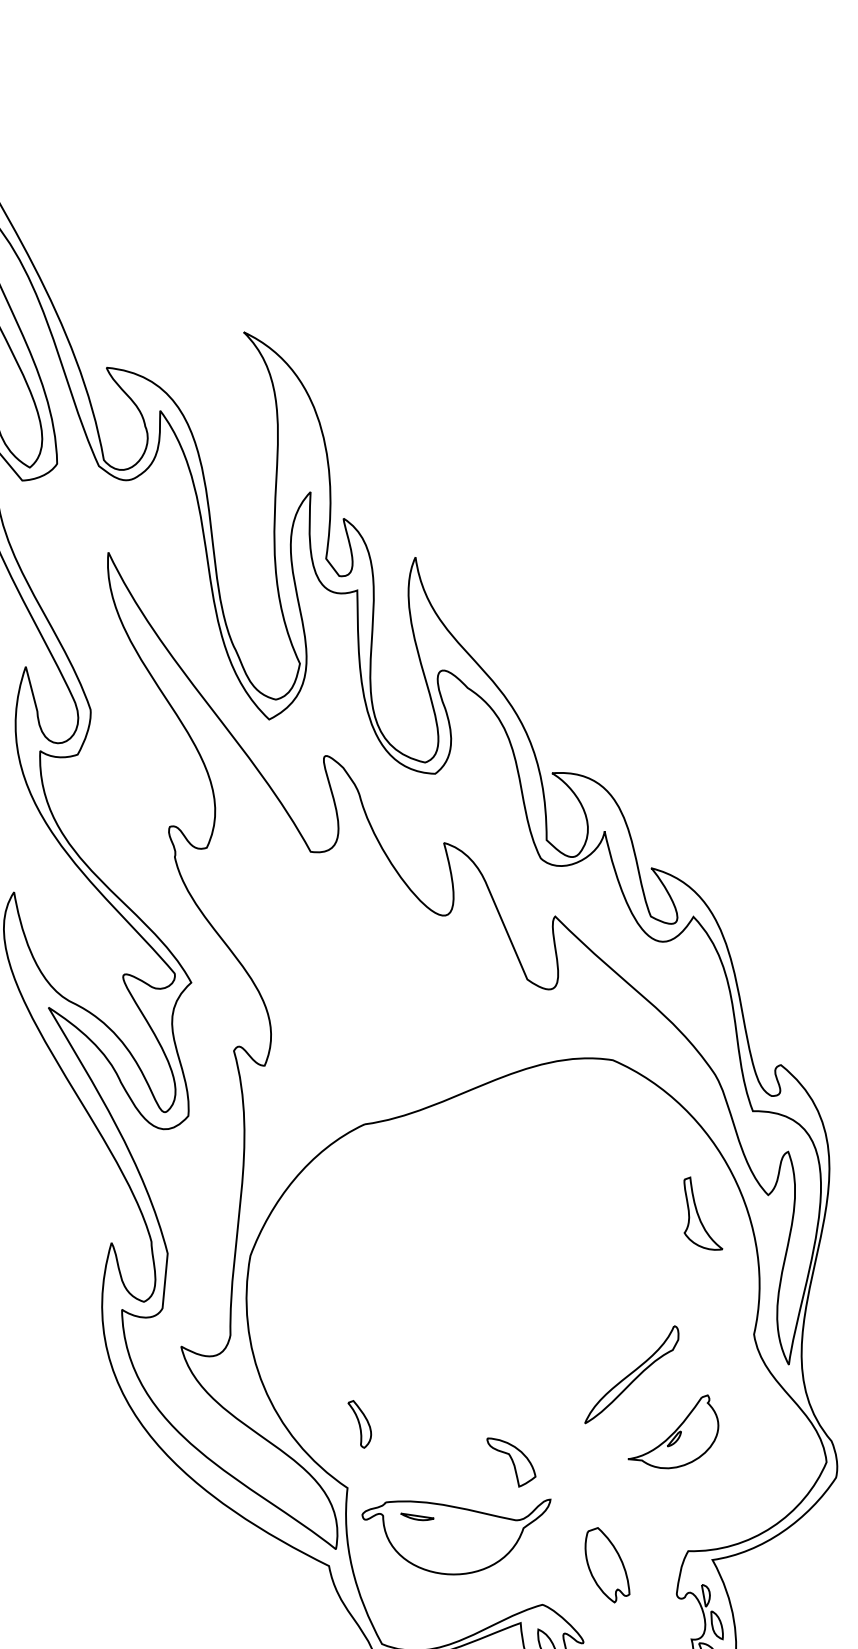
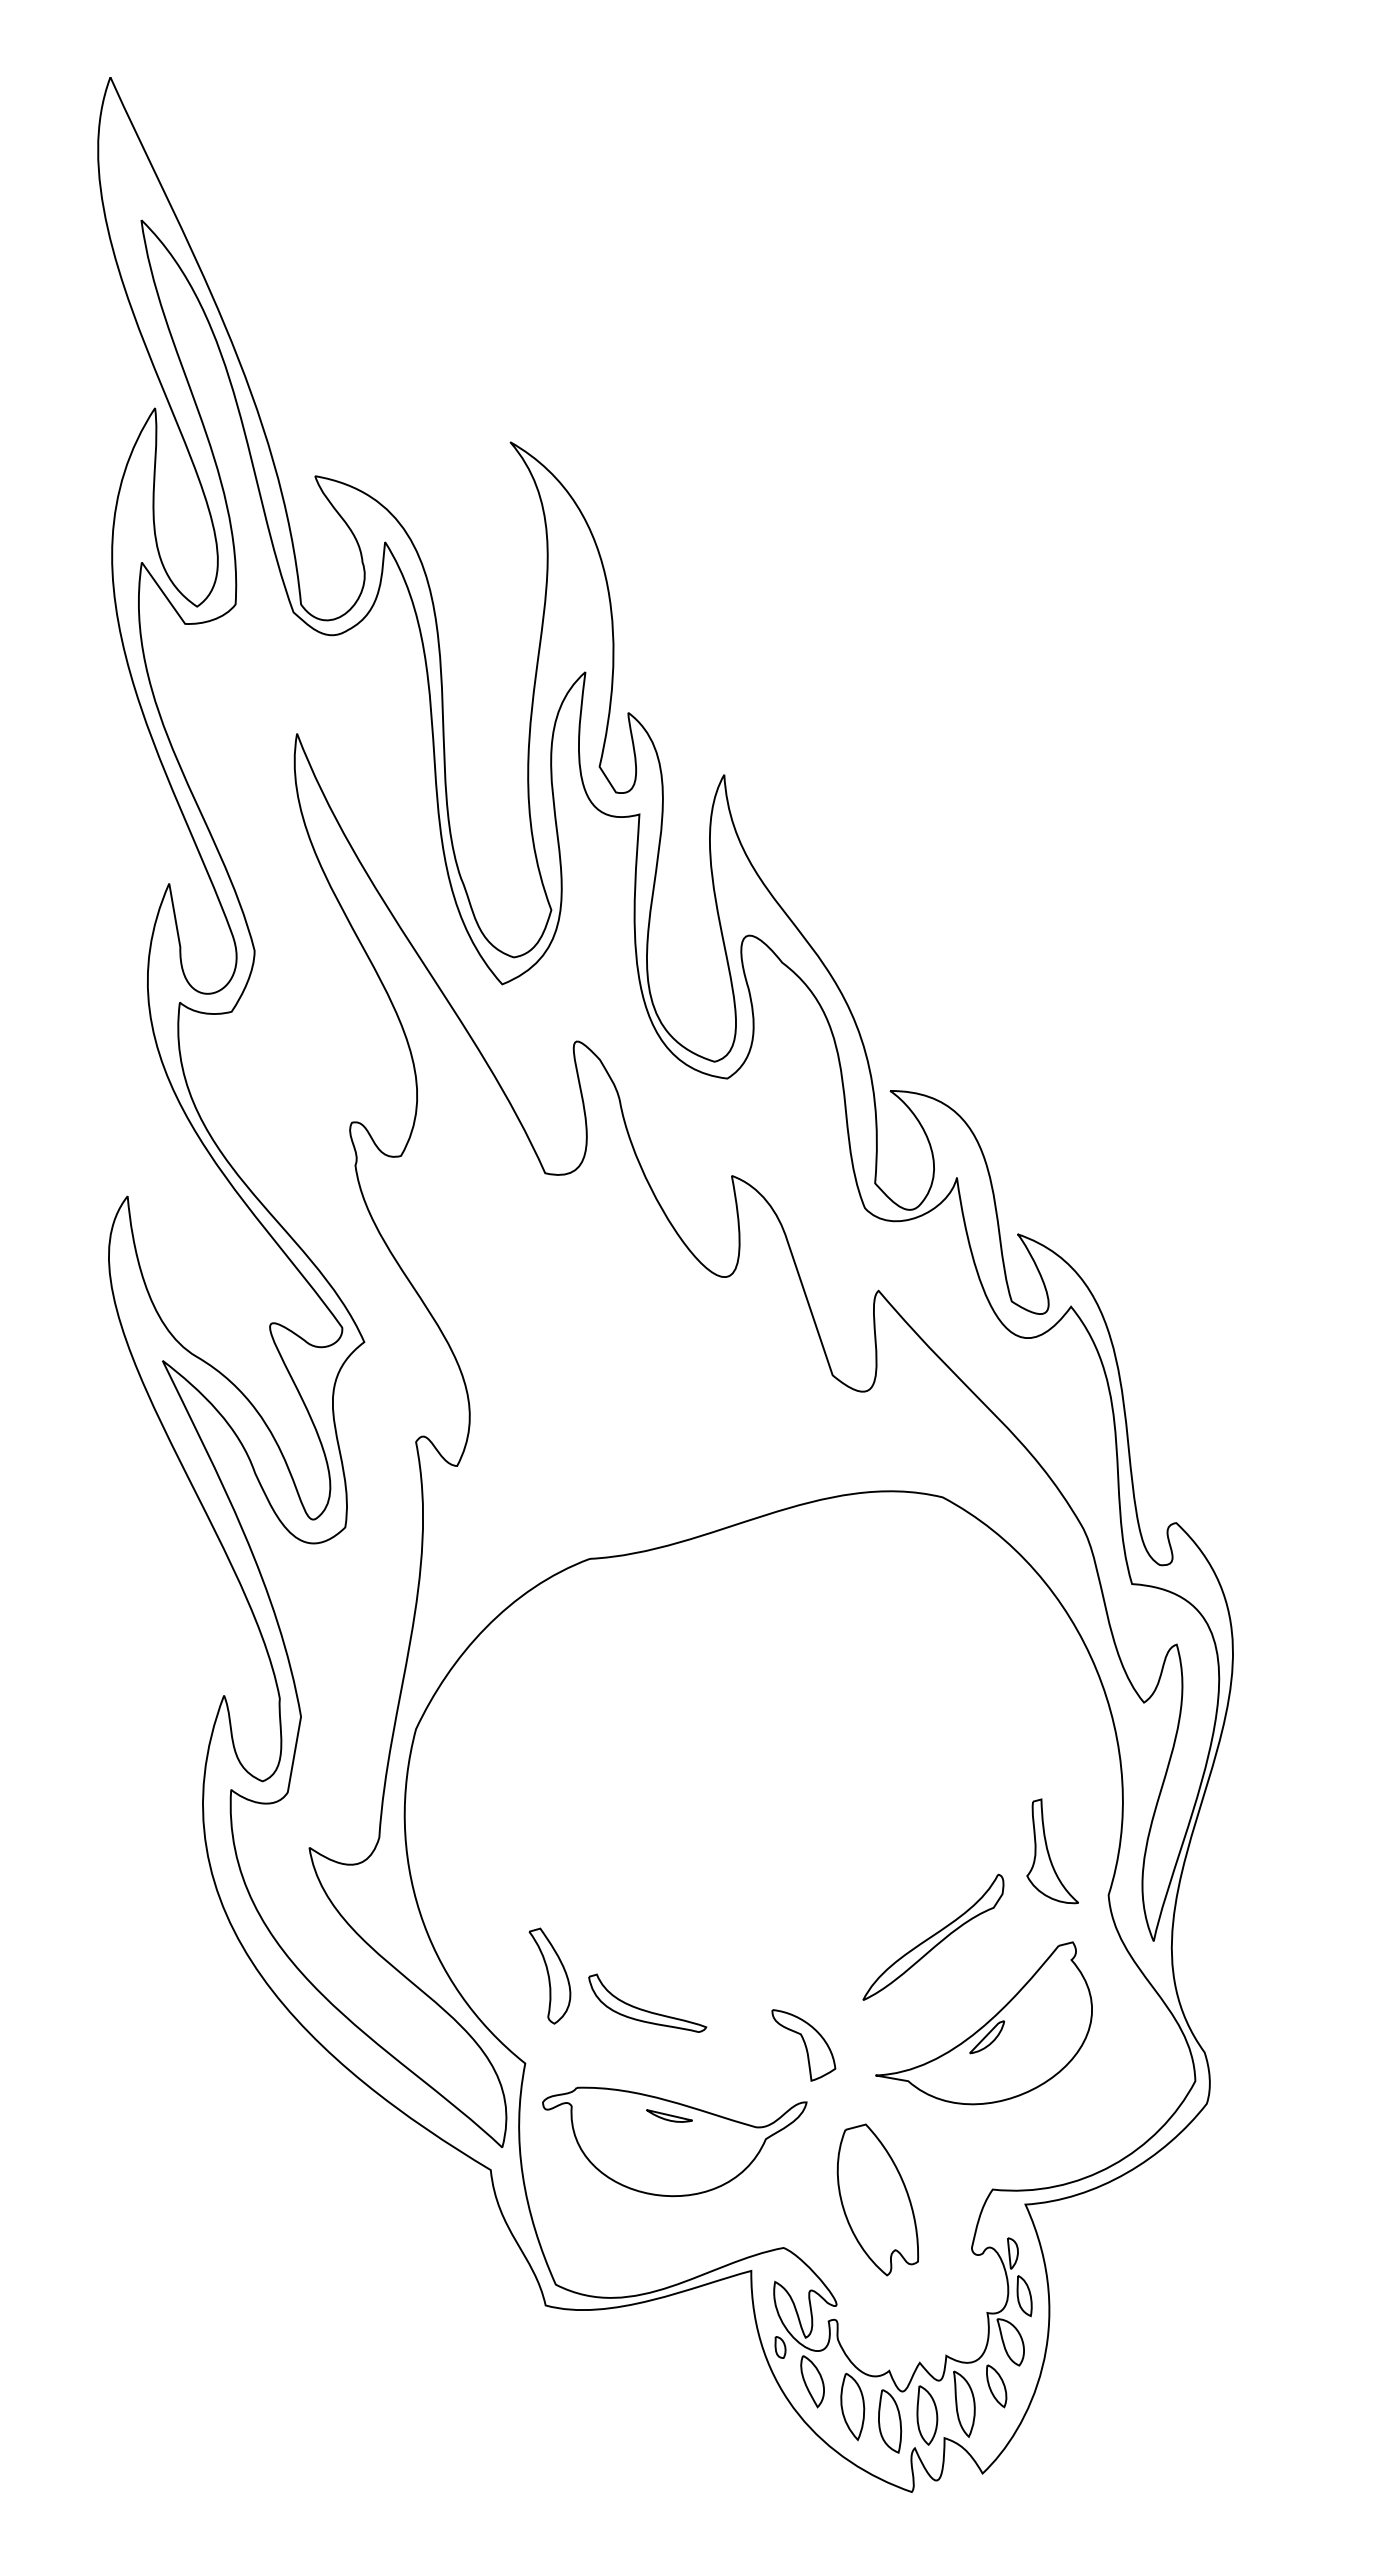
part: (701, 1214) -> (1052, 1851), moved
part: (359, 1423) -> (549, 1975), size x1.43
part: (672, 1433) -> (983, 2023), size x1.67
part: (430, 1442) -> (645, 2009), added
part: (511, 1461) -> (803, 2045), moved
part: (417, 1516) -> (669, 2115), moved
part: (606, 1564) -> (877, 2199), size x1.43

